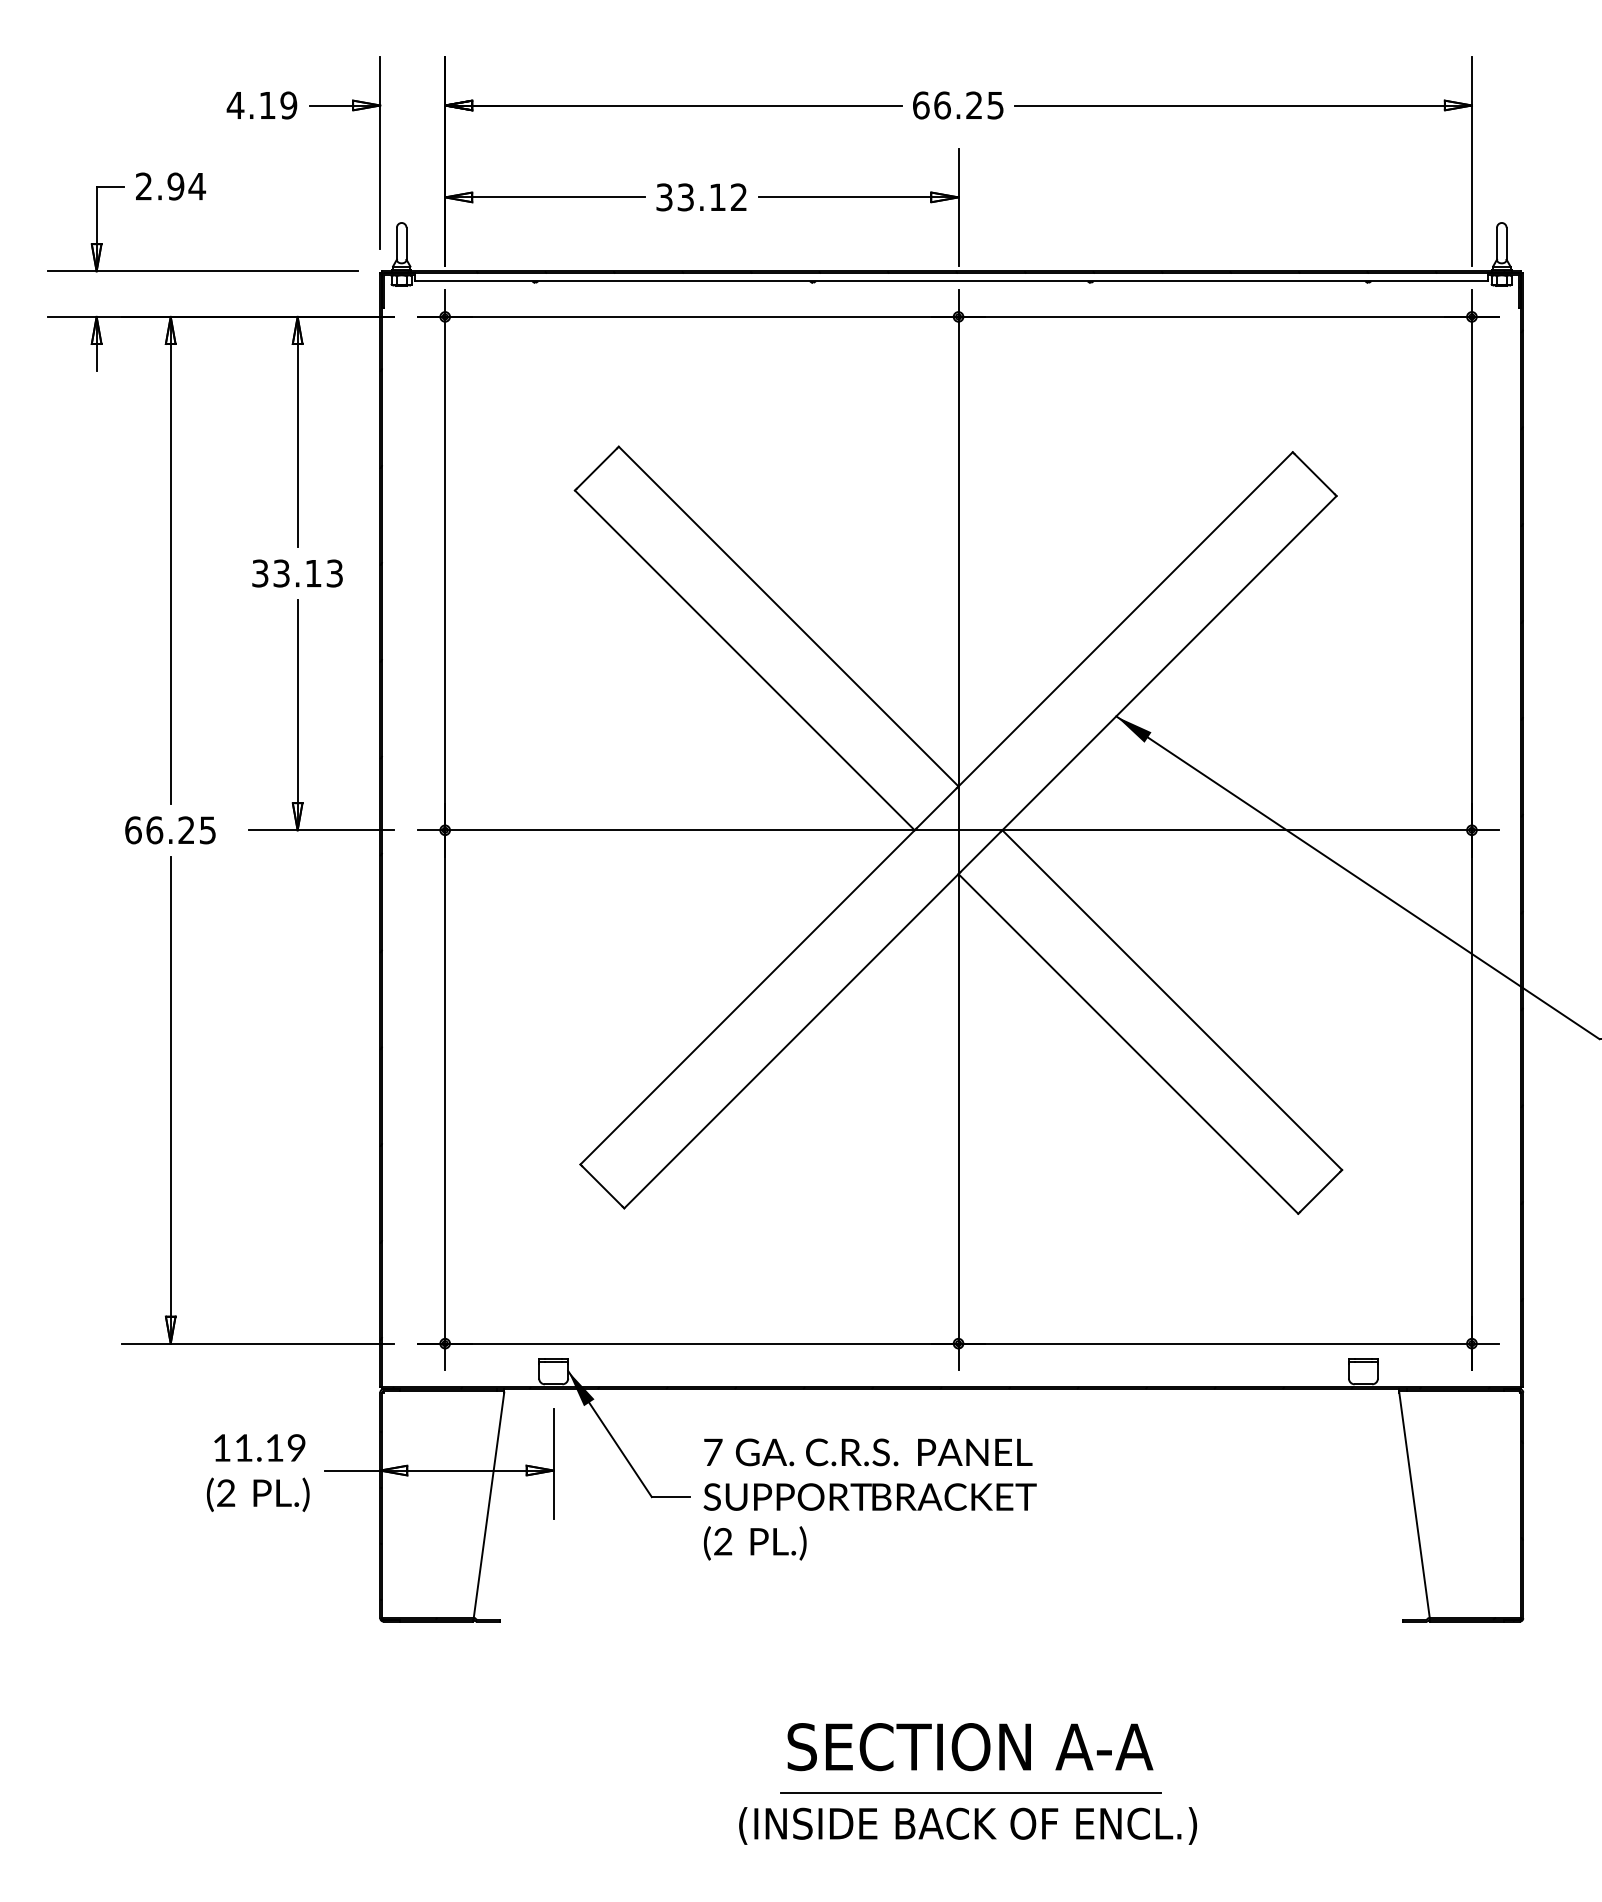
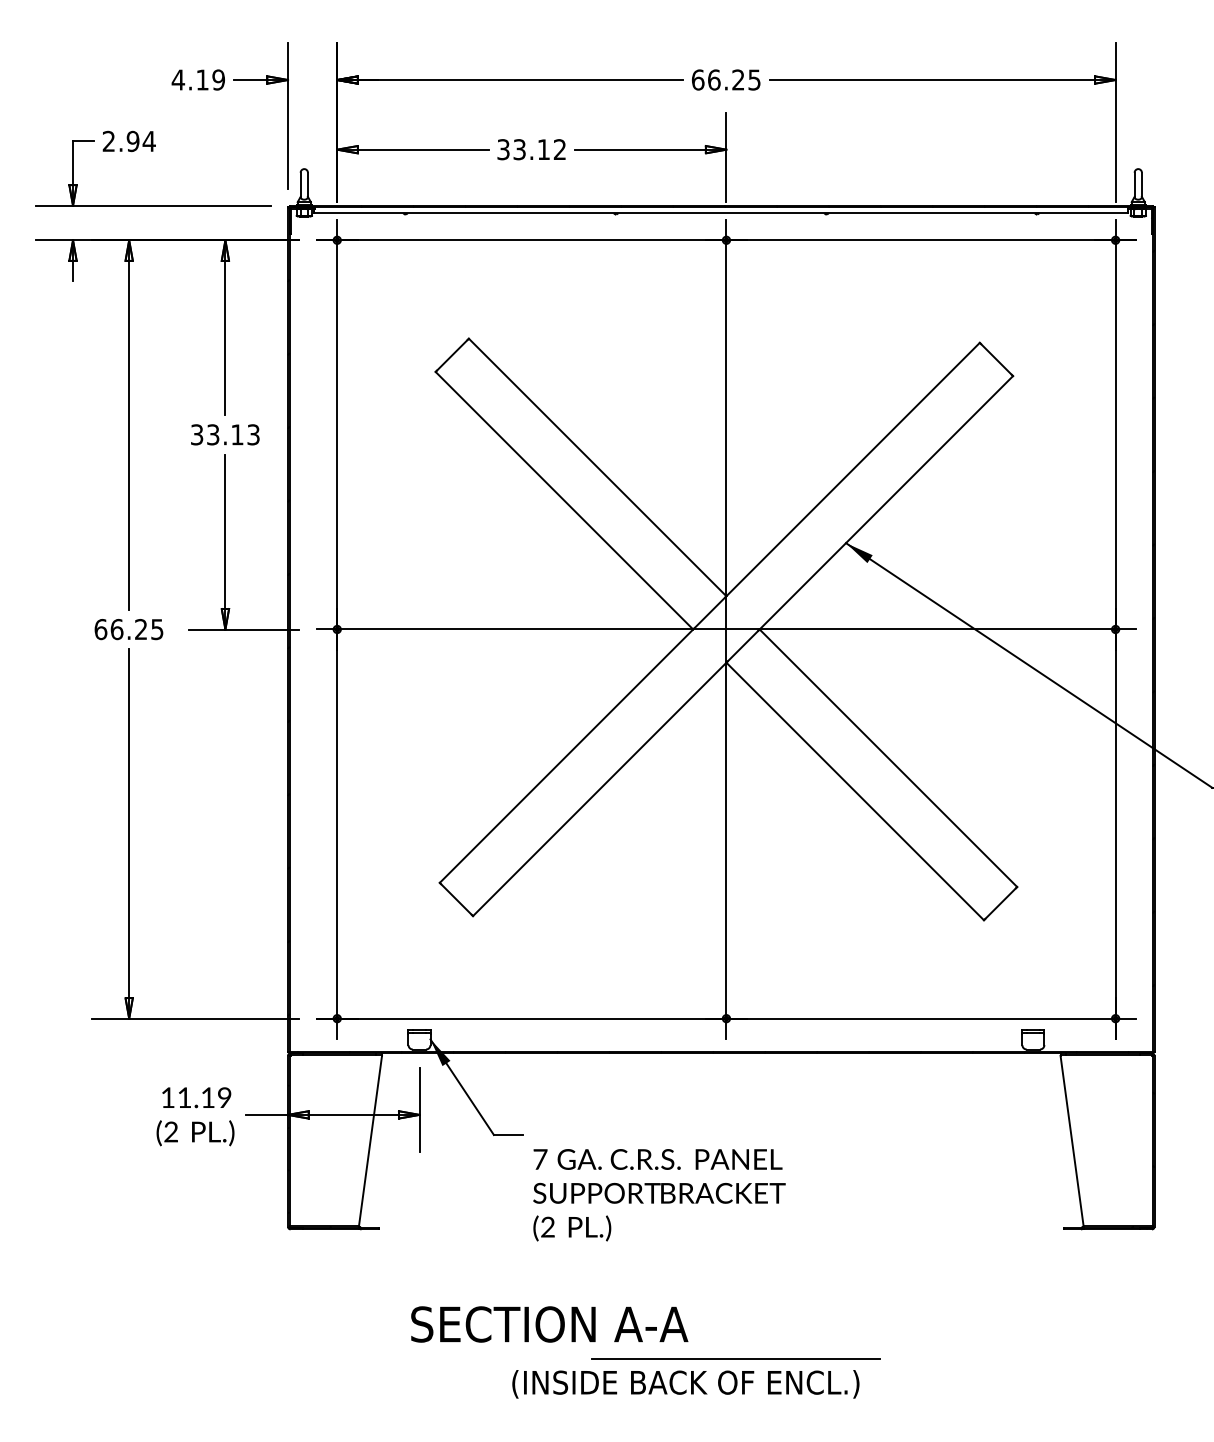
text: (869, 1499) -> (658, 1195), moved
text: (970, 1747) -> (549, 1324), moved
text: (967, 1825) -> (685, 1383), moved

